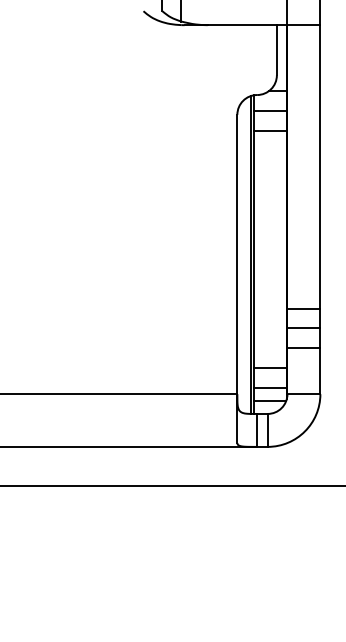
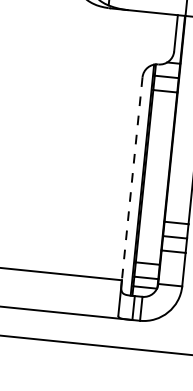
line: (237, 254) -> (132, 178), solid -> dashed

